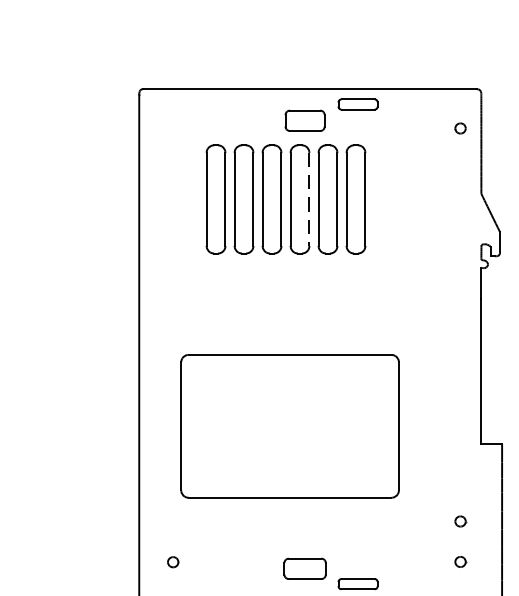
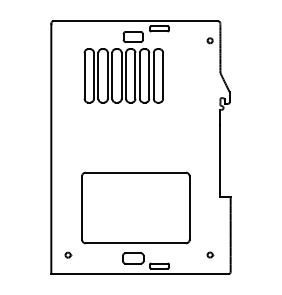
line: (309, 200) -> (135, 76), dashed -> solid
part: (289, 425) -> (135, 207), moved
part: (461, 520) -> (210, 234), removed

